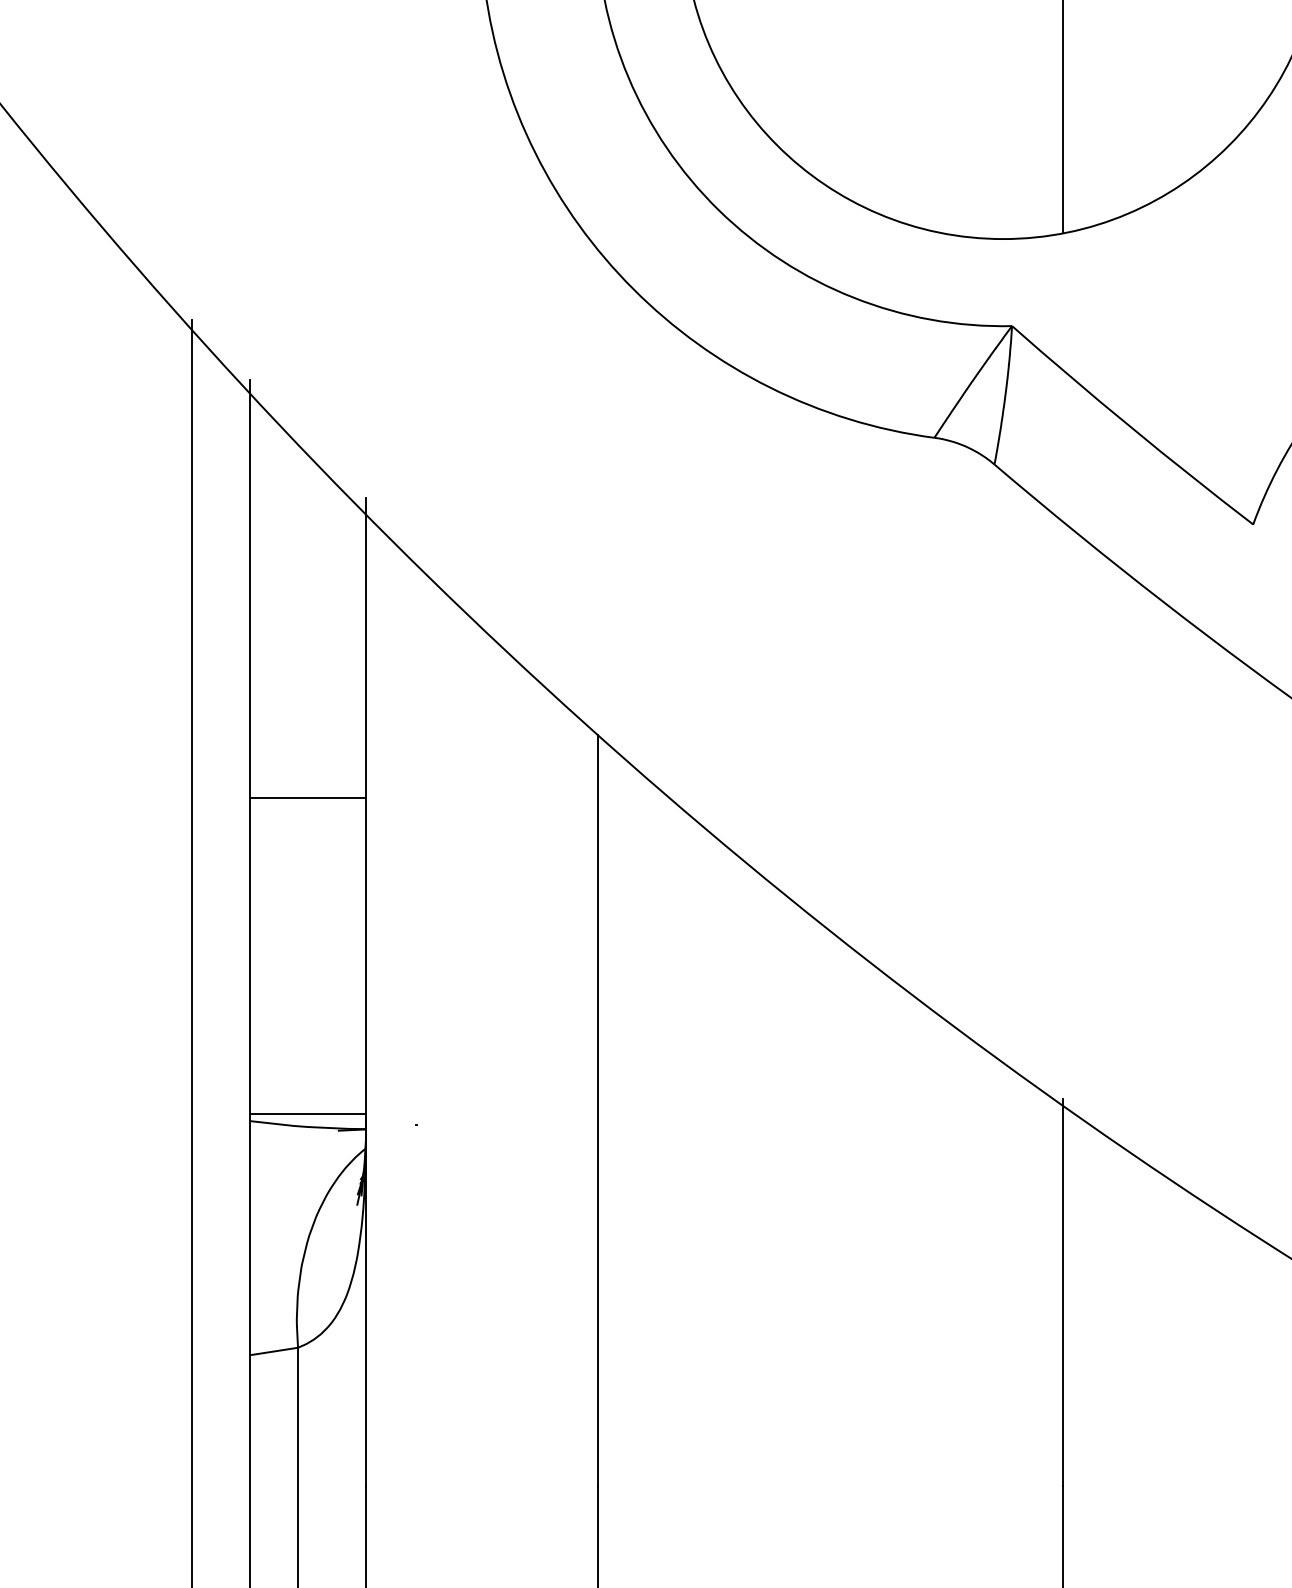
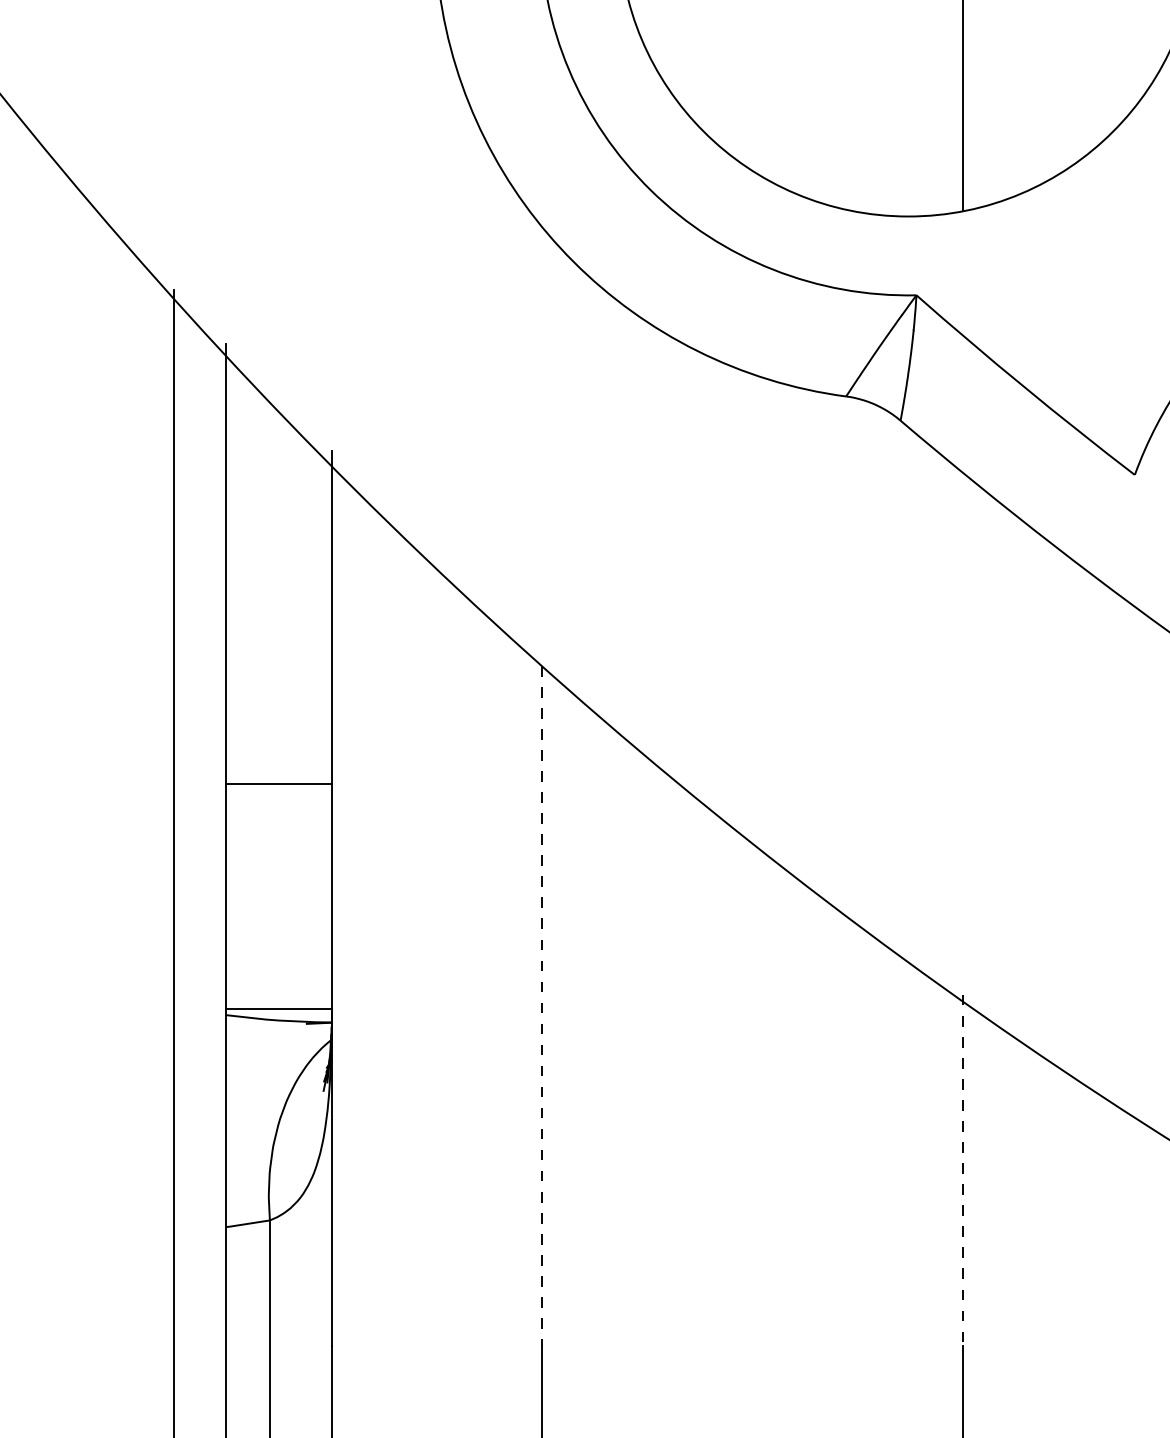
line: (307, 797) -> (278, 783), moved
line: (598, 1111) -> (541, 1006), solid -> dashed
line: (1063, 1292) -> (963, 1170), solid -> dashed

